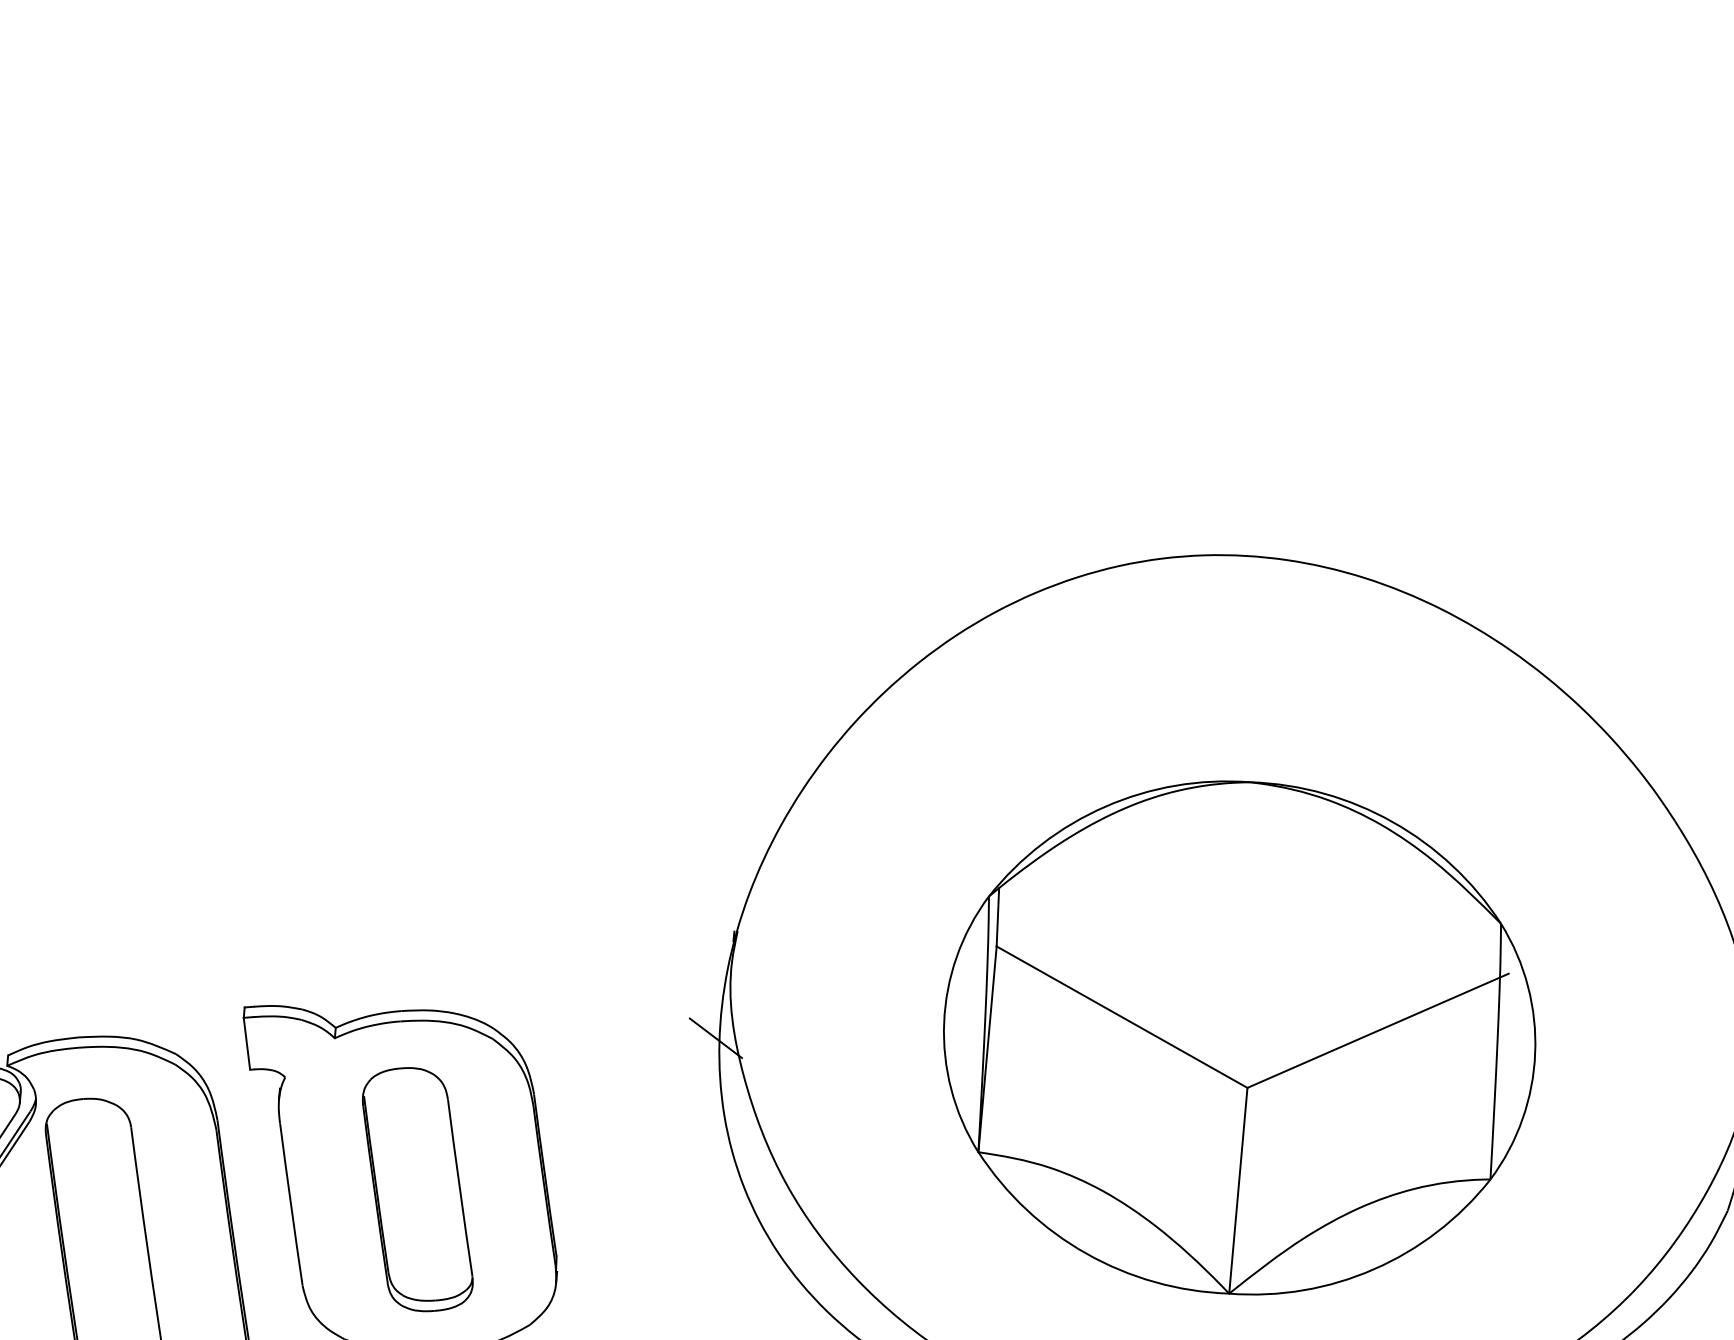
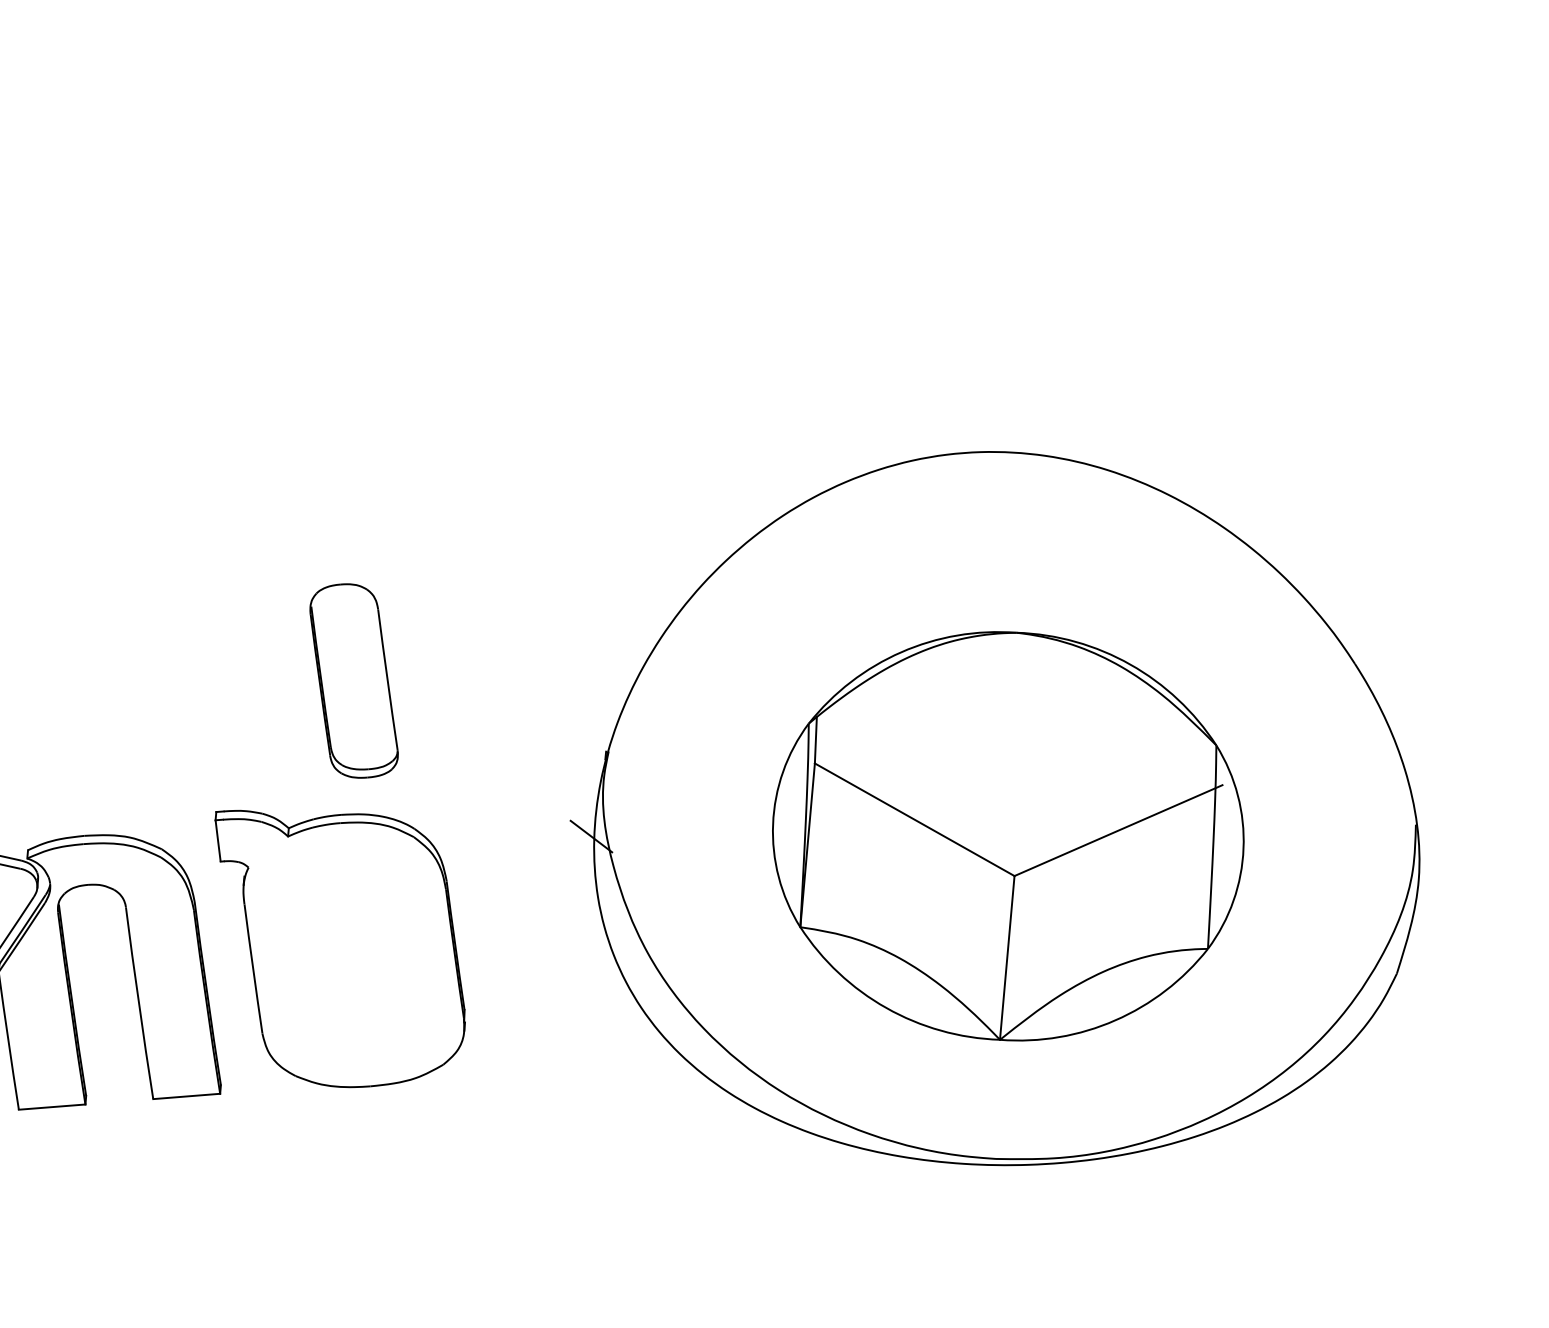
part: (417, 1188) -> (353, 680), moved

